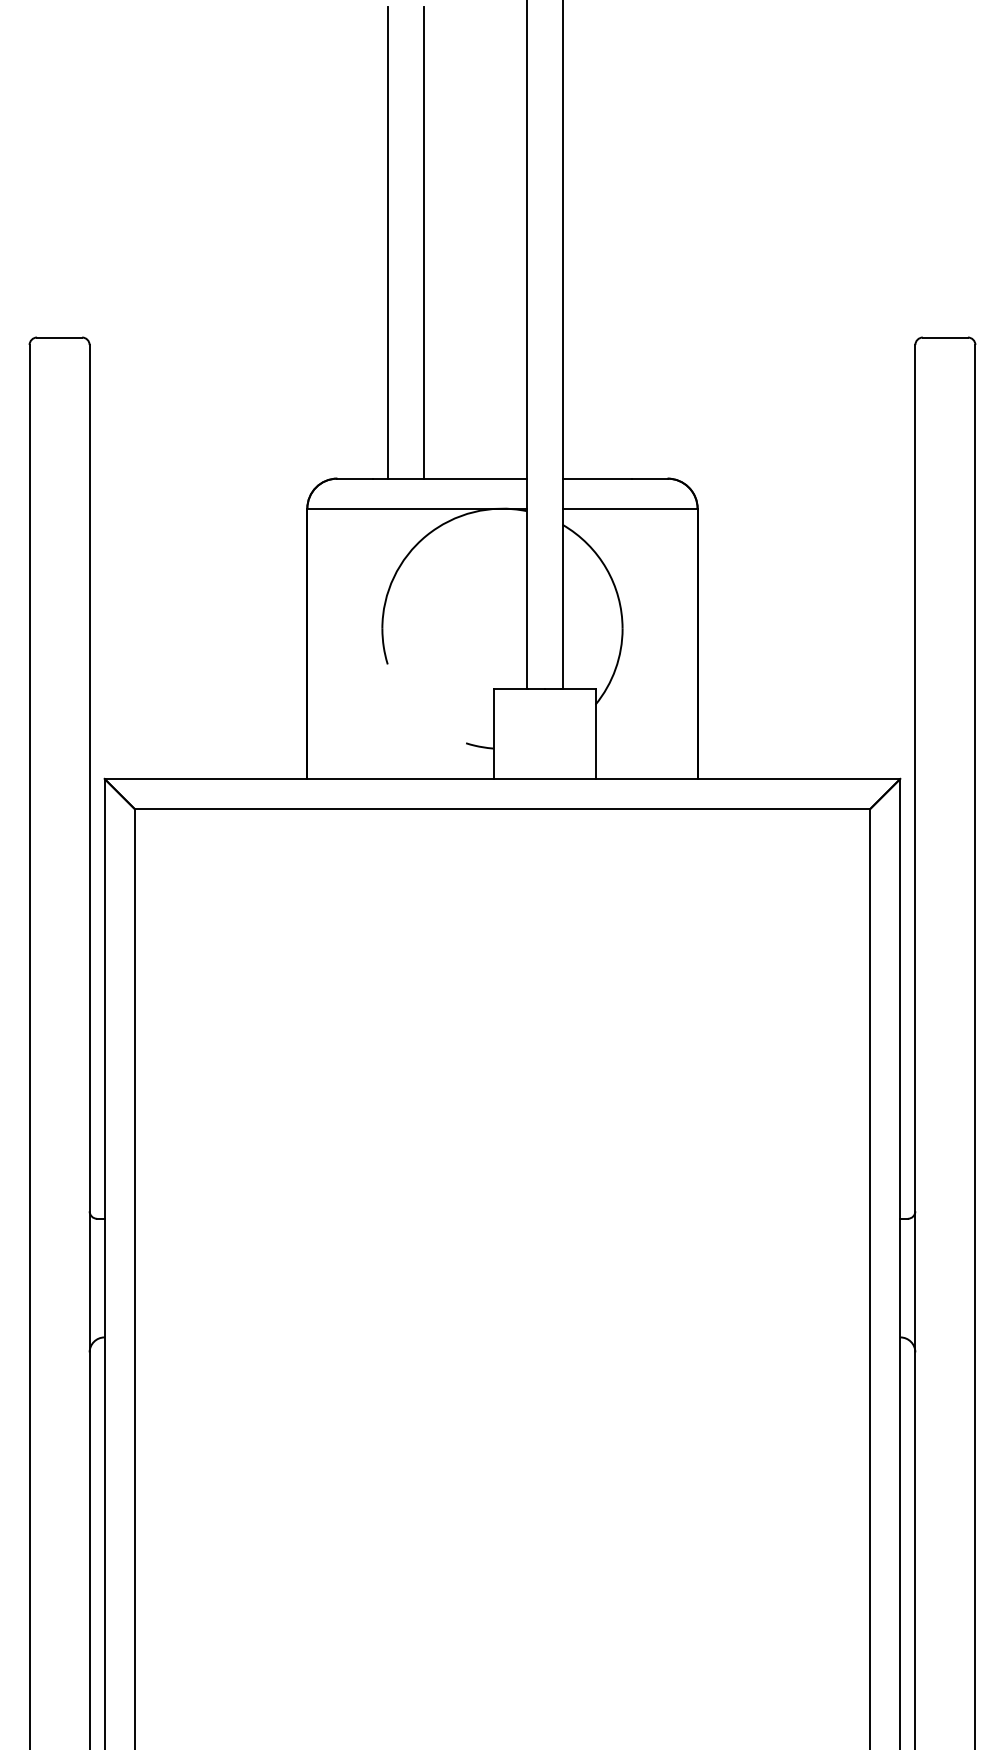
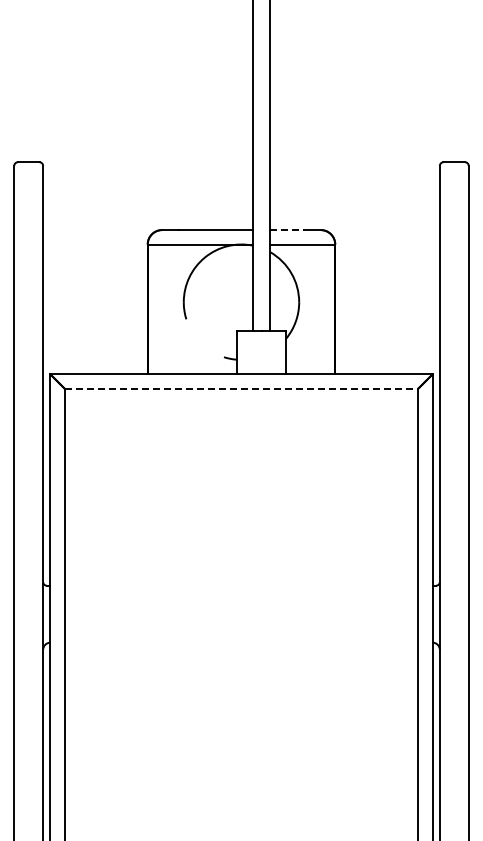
line: (388, 242) -> (186, 116), removed
line: (423, 242) -> (203, 116), removed
line: (596, 479) -> (286, 230), solid -> dashed
line: (502, 808) -> (241, 388), solid -> dashed

